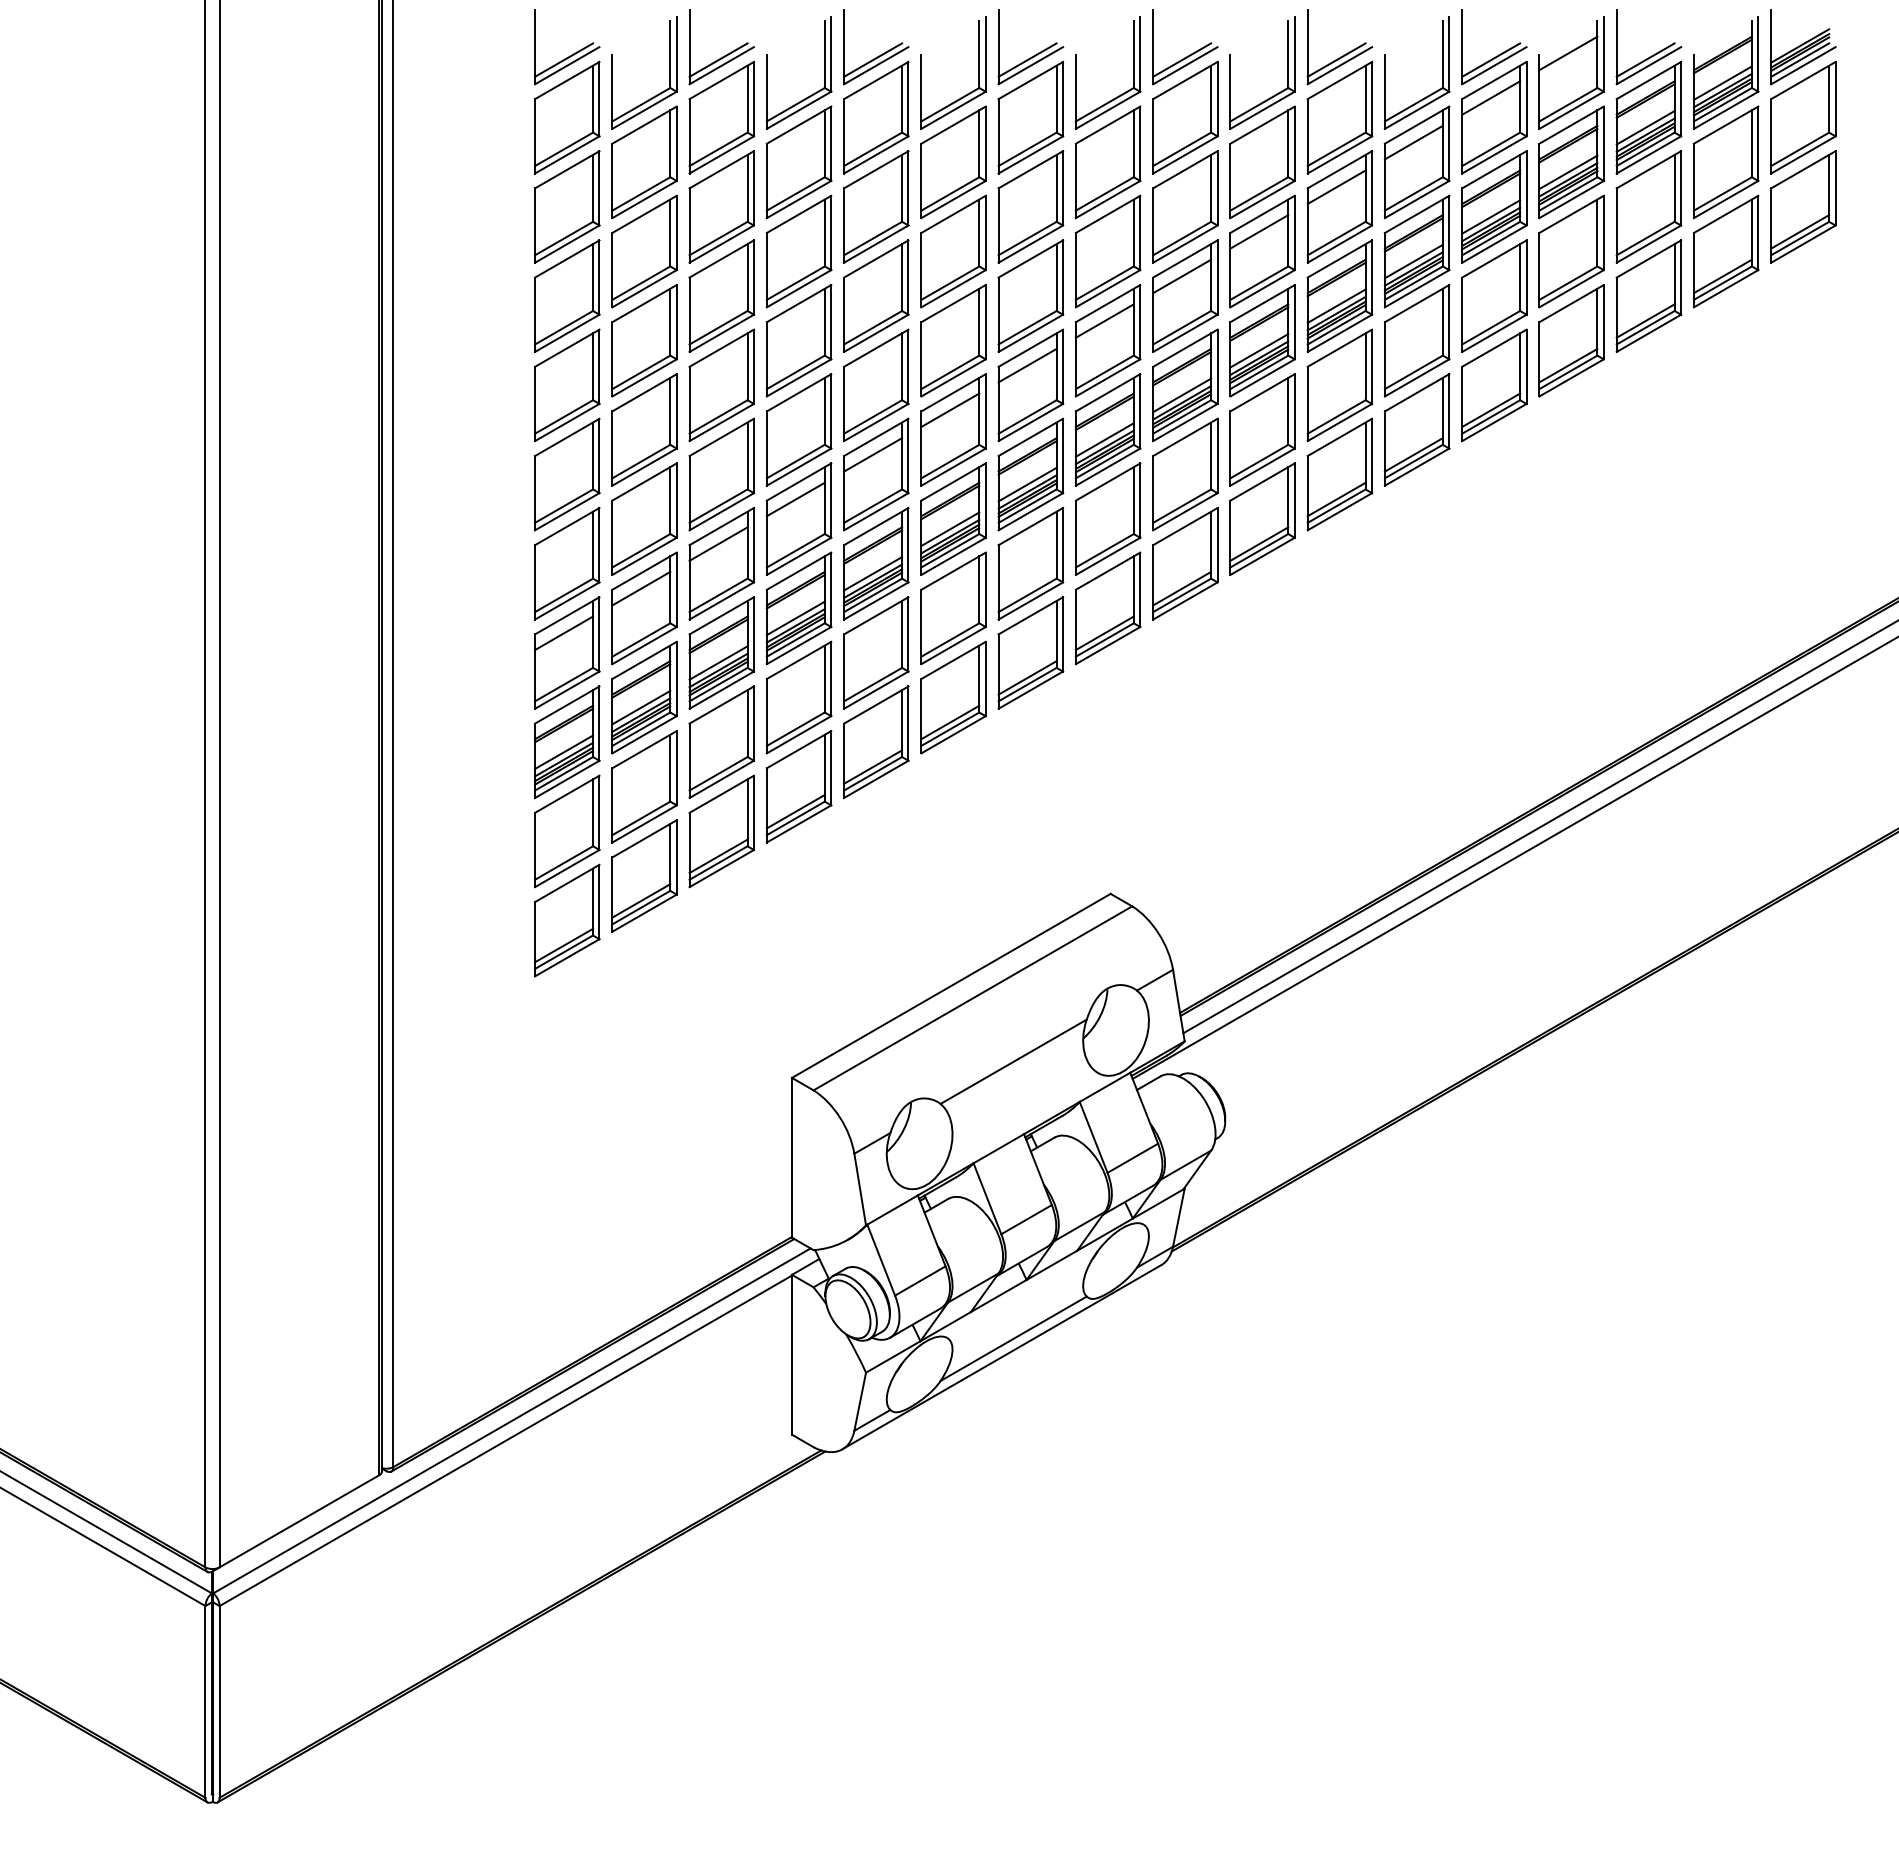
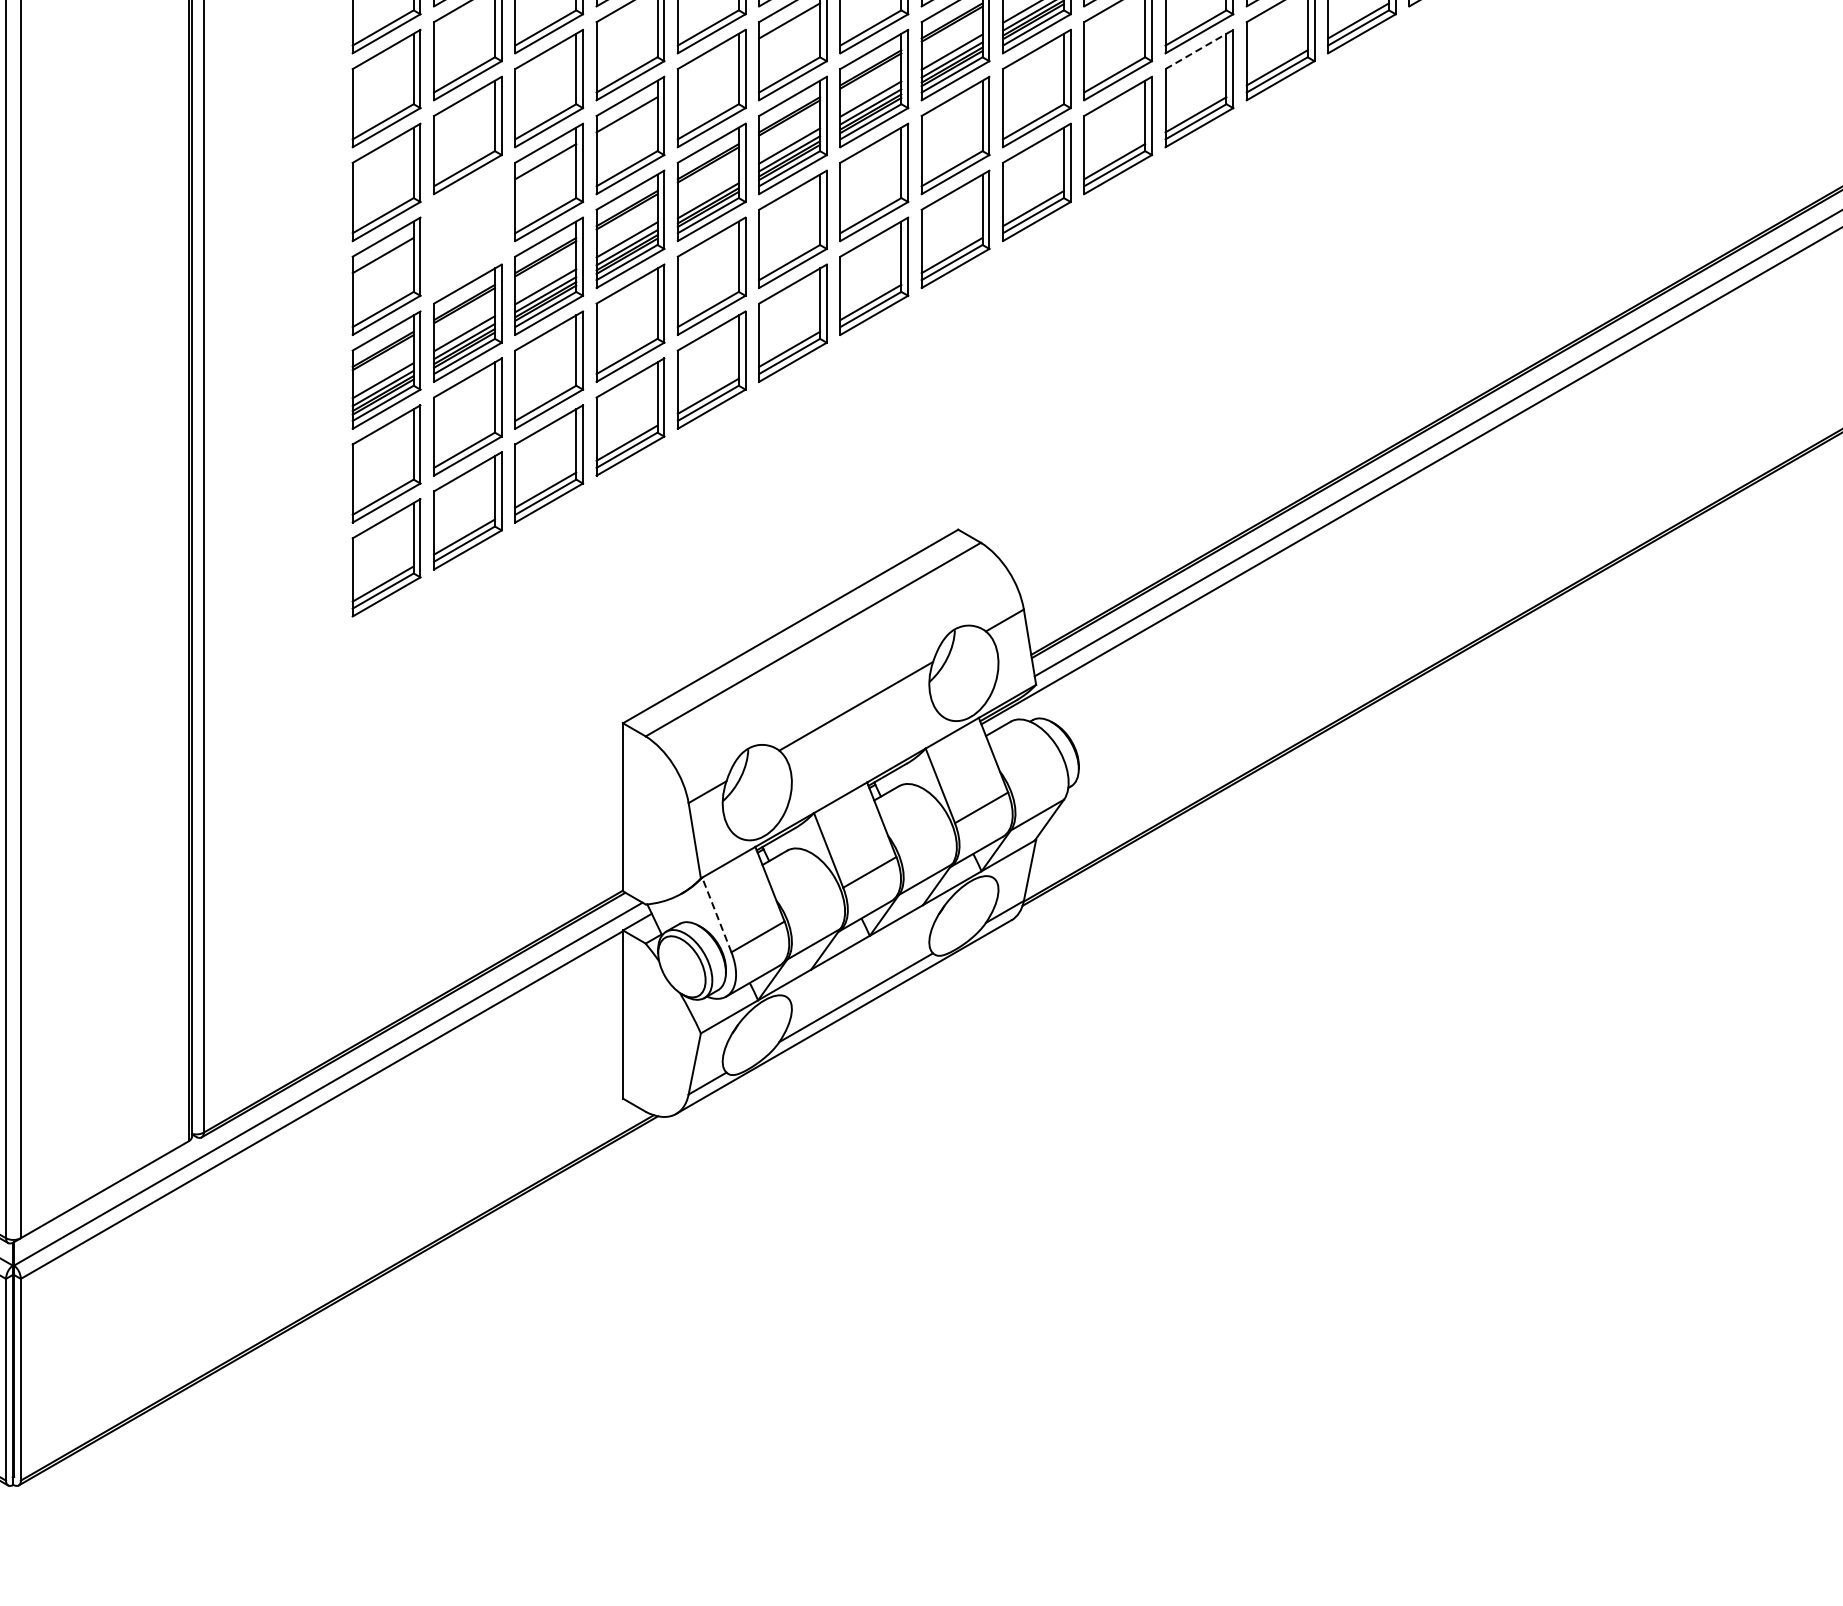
line: (1340, 437) -> (1200, 49), solid -> dashed
line: (873, 454) -> (708, 67), removed
line: (873, 573) -> (708, 192), removed
part: (644, 608) -> (467, 229), removed
line: (881, 1259) -> (717, 914), solid -> dashed

